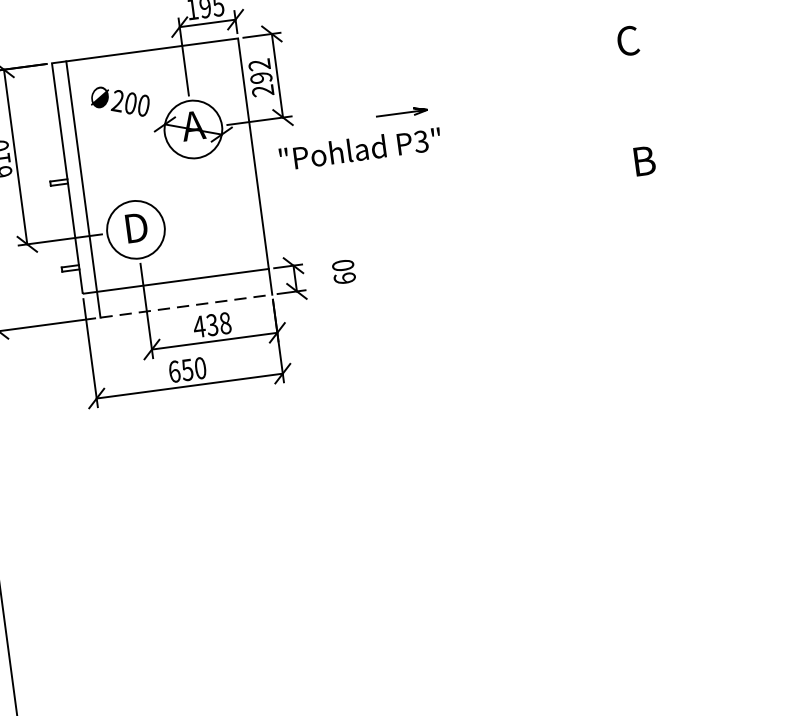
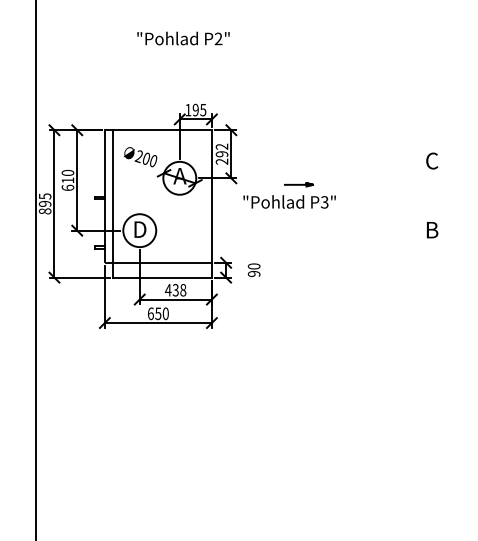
text: (359, 148) -> (289, 201), moved
text: (343, 277) -> (253, 273), 60 -> 90
line: (188, 305) -> (163, 277), dashed -> solid

